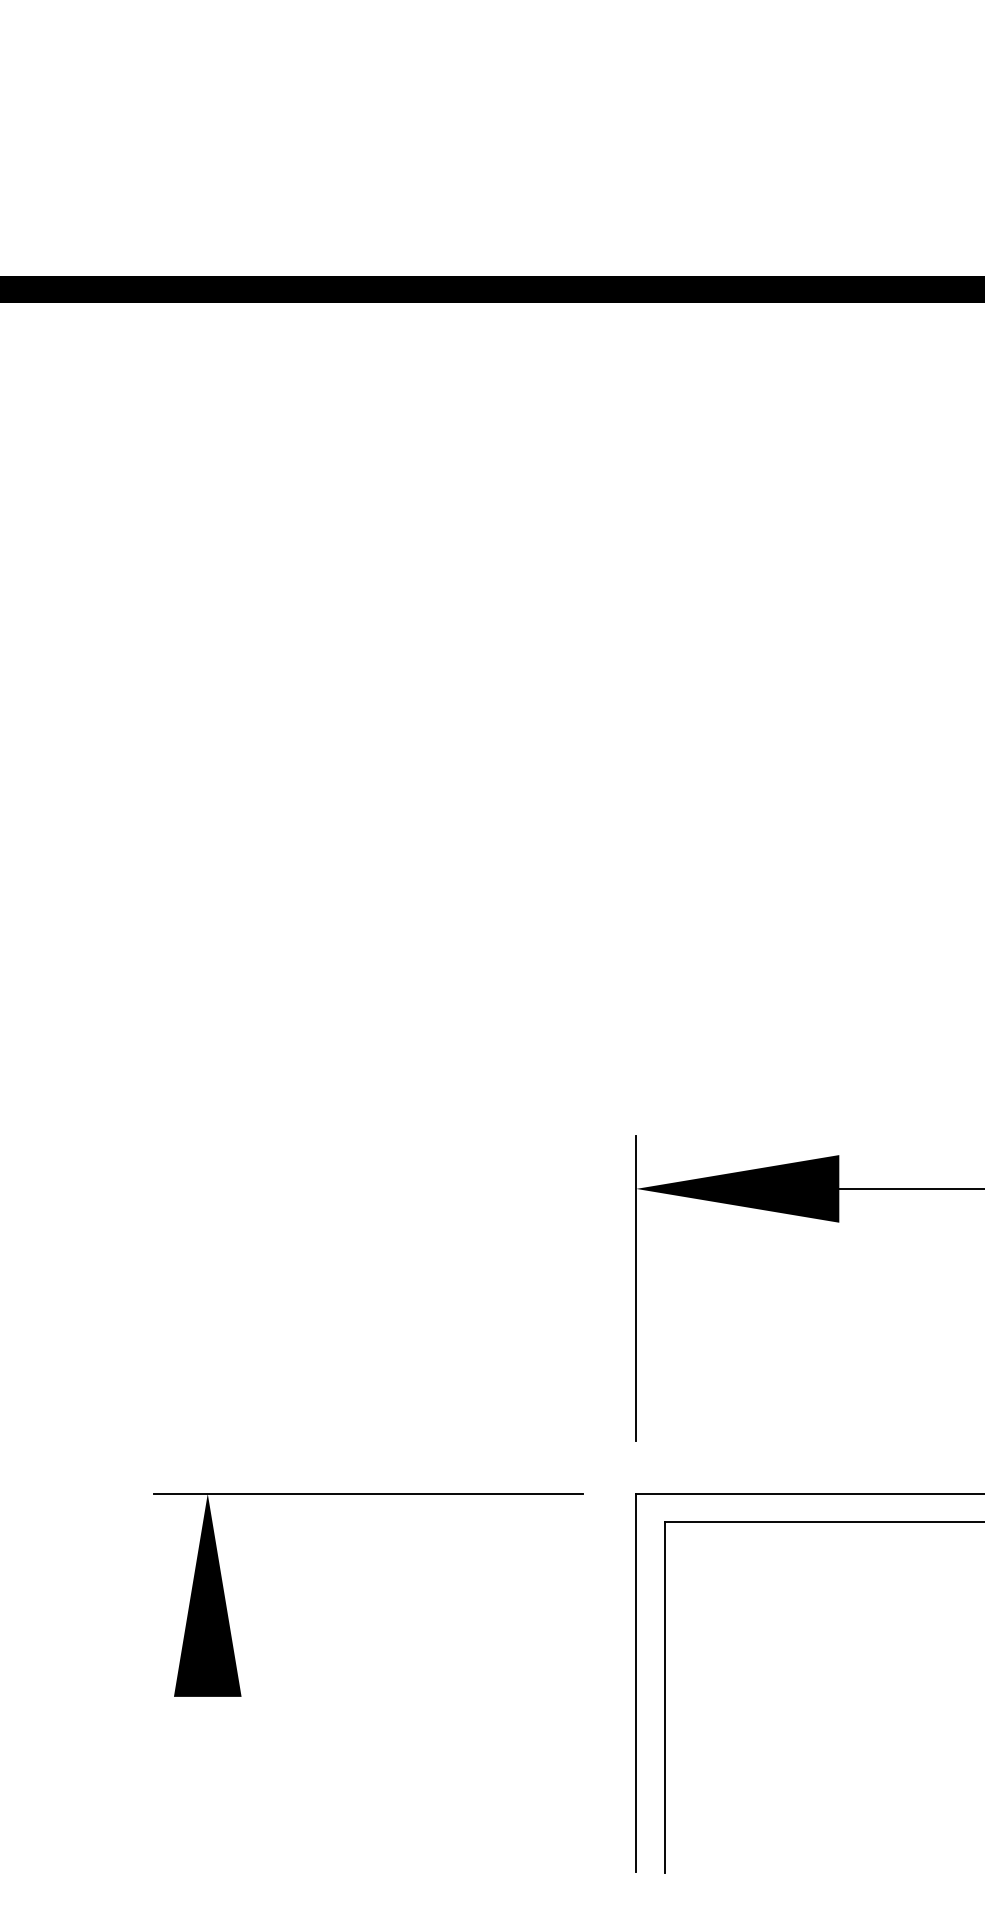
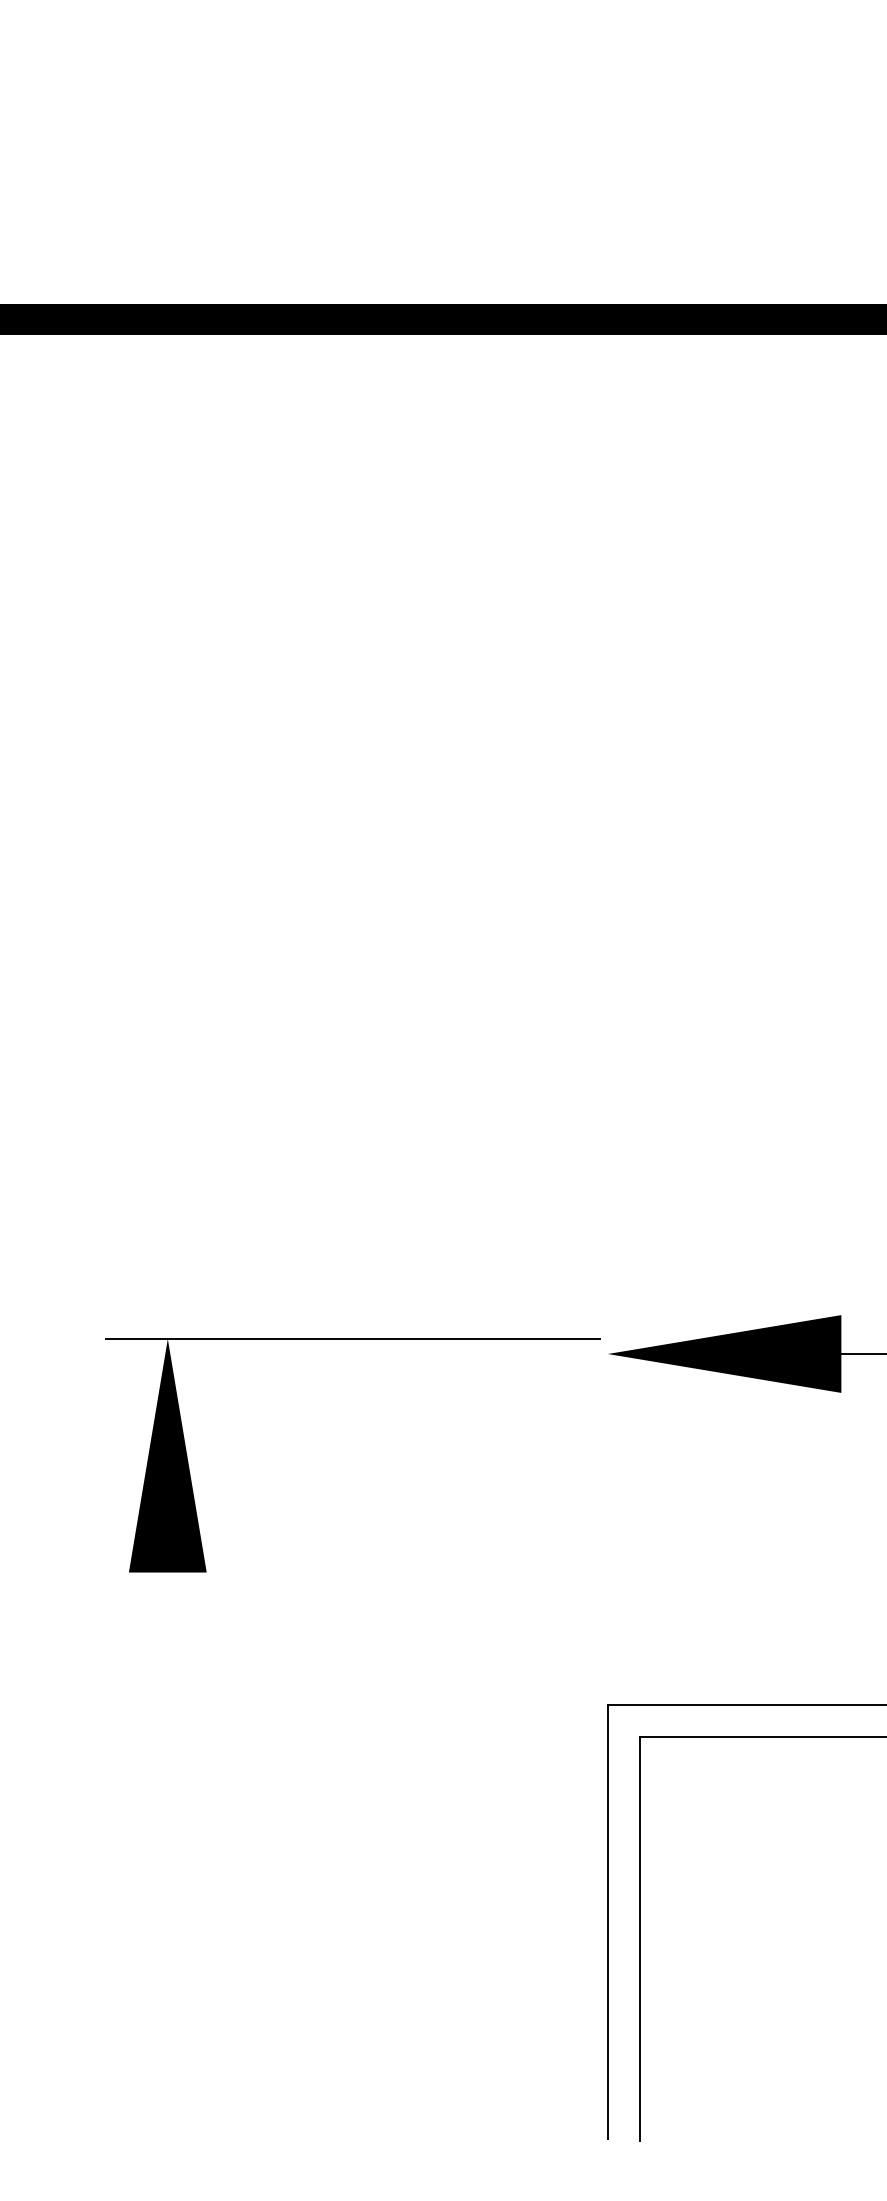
line: (636, 1287) -> (608, 1467), removed
part: (368, 1494) -> (352, 1339), moved

